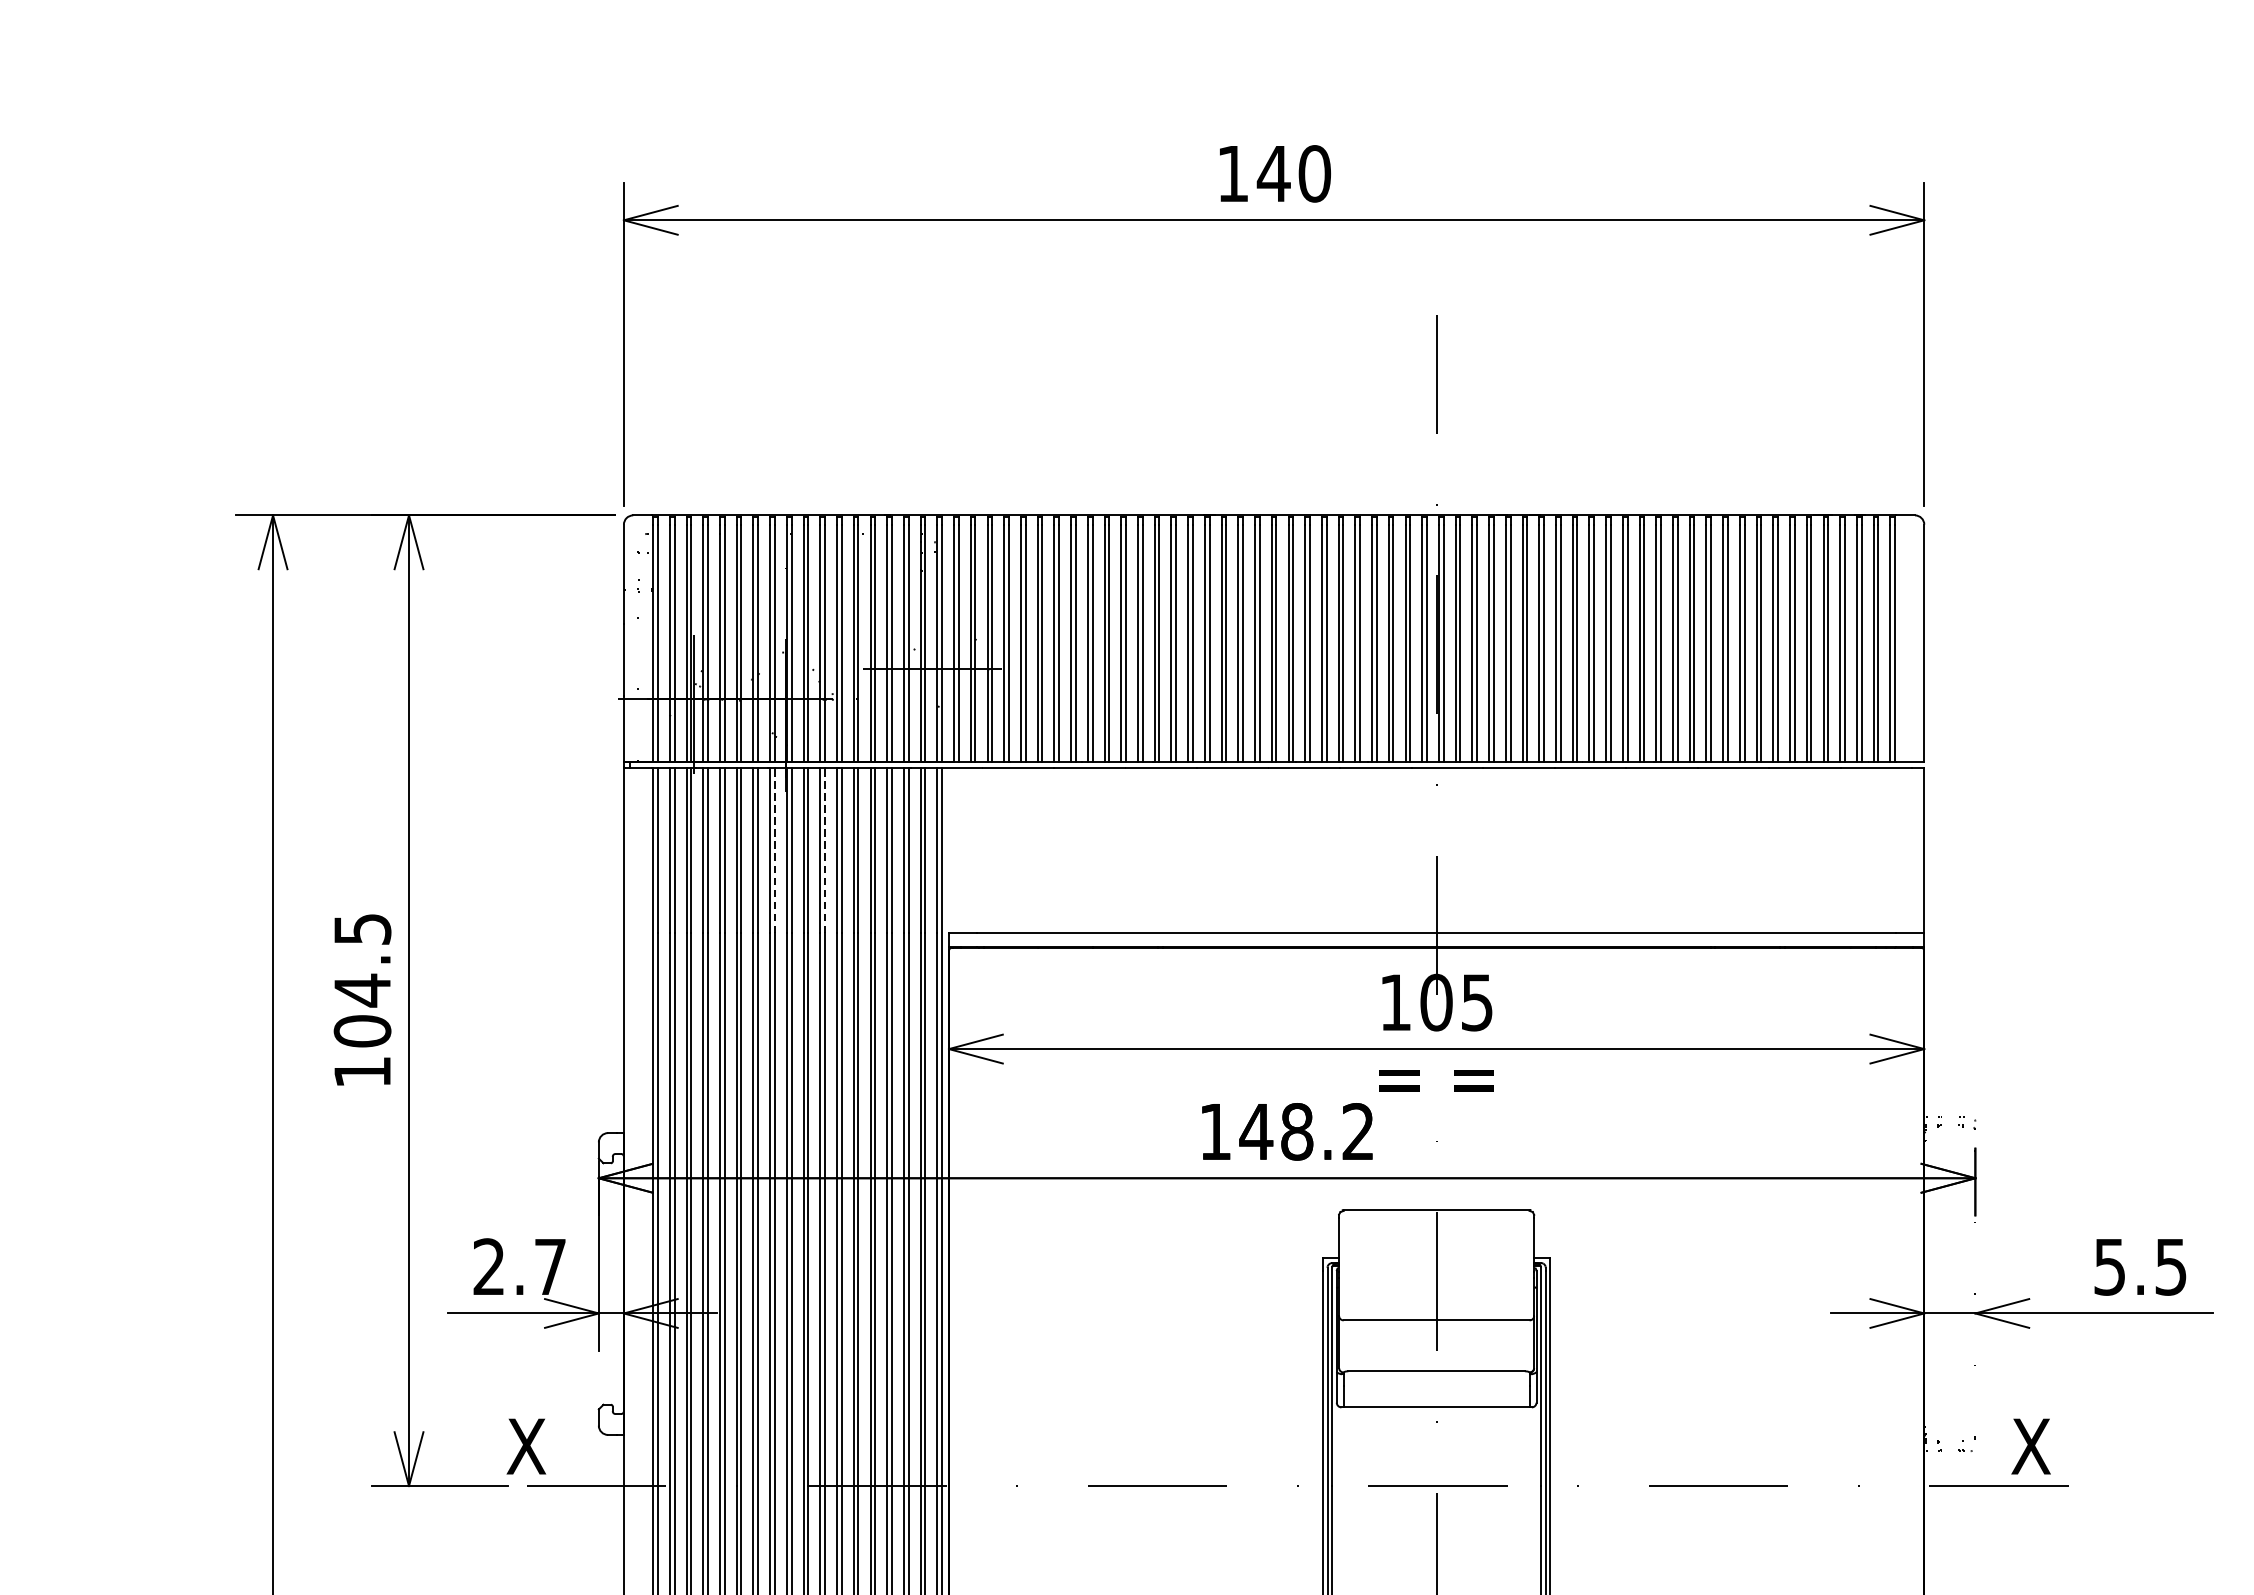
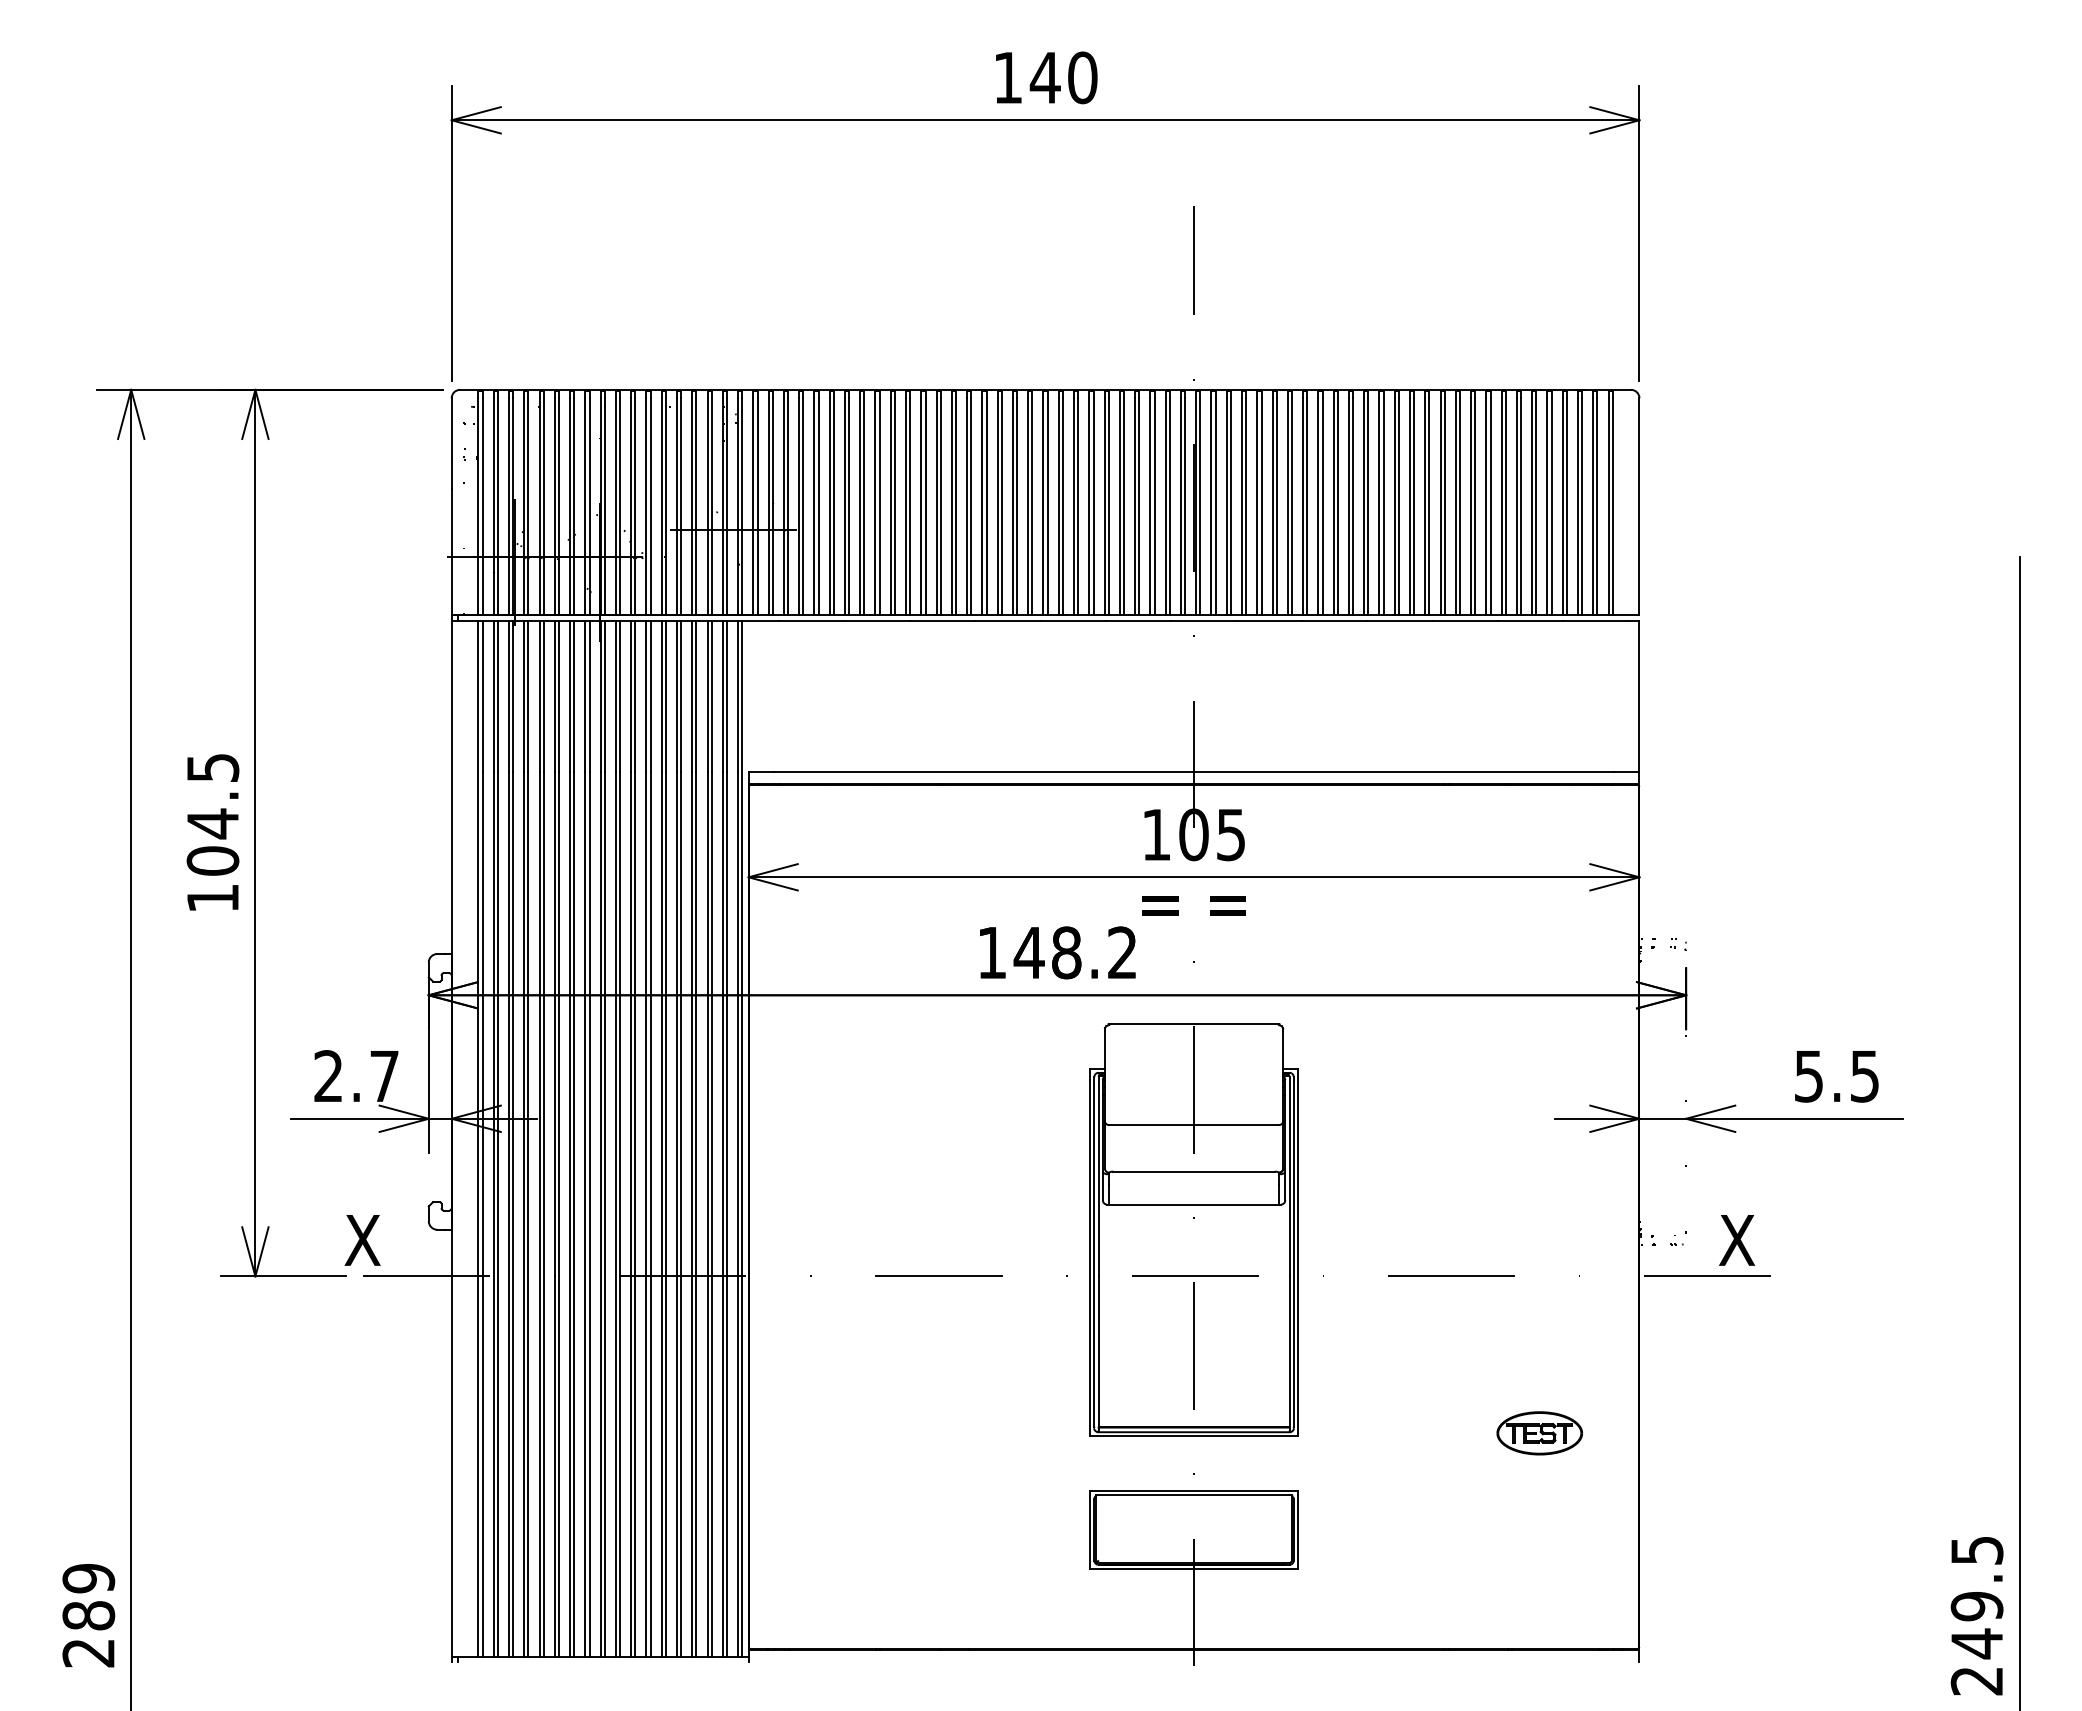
line: (774, 851) -> (589, 696), dashed -> solid
line: (825, 851) -> (635, 696), dashed -> solid

